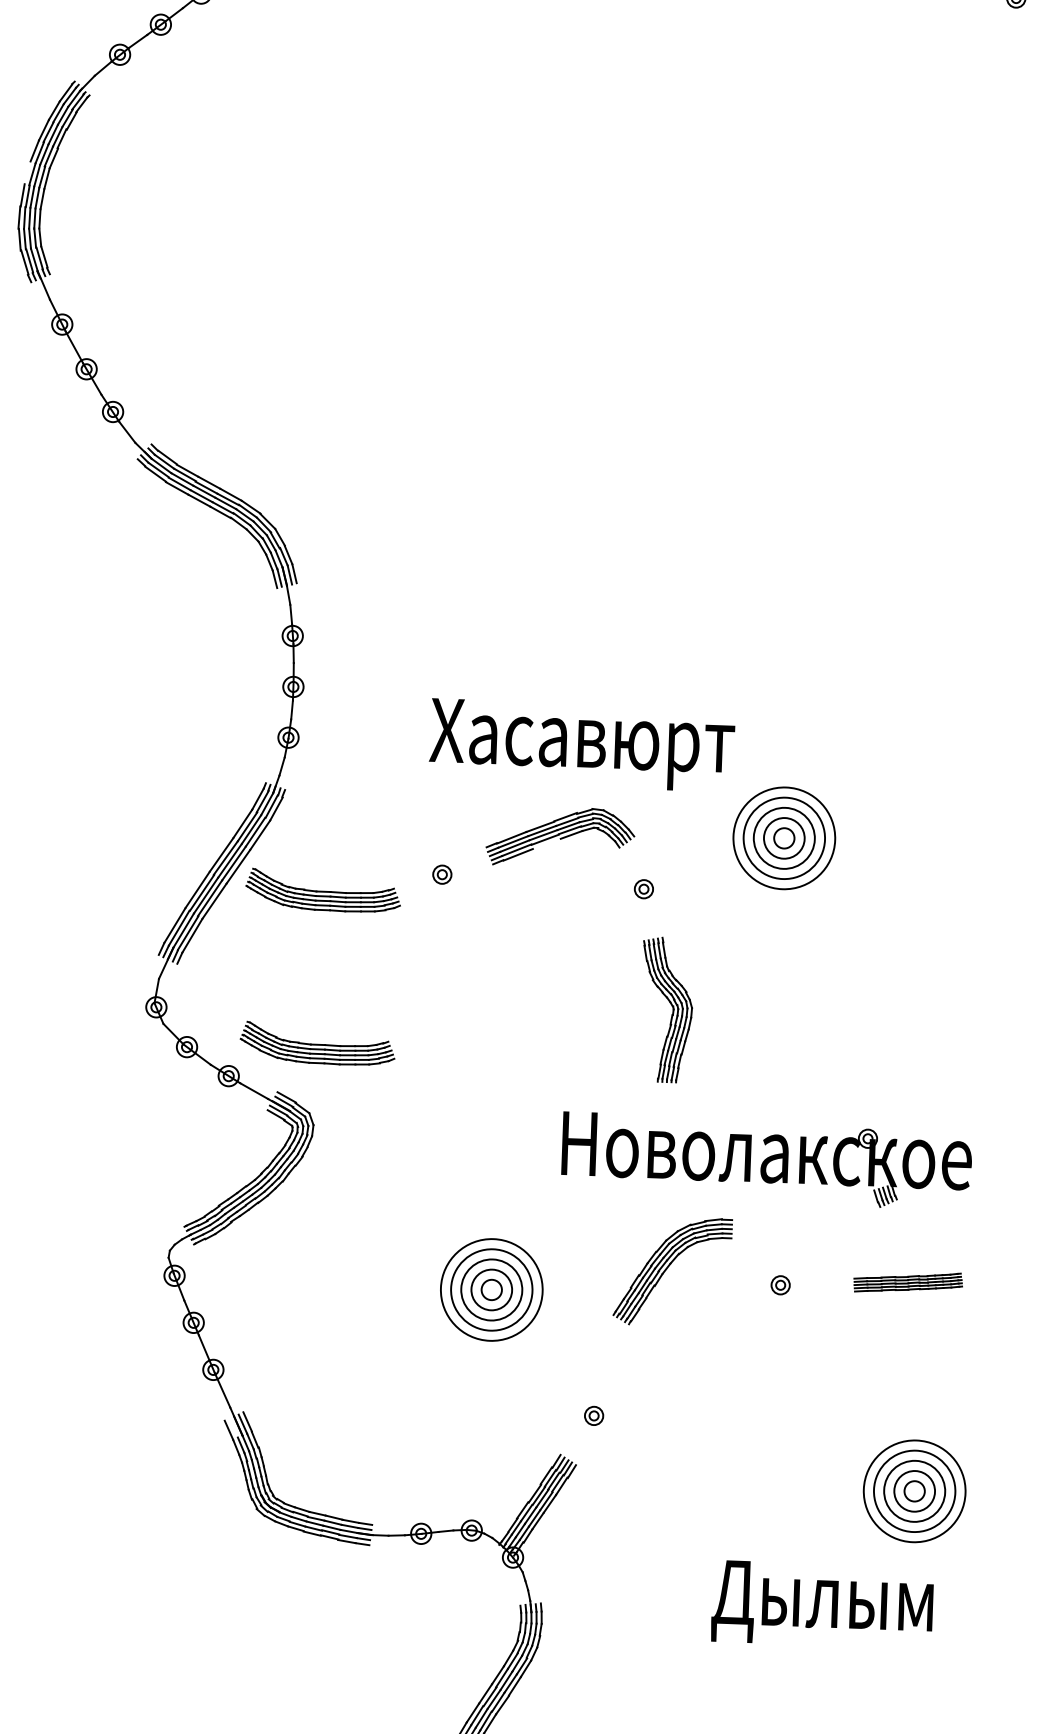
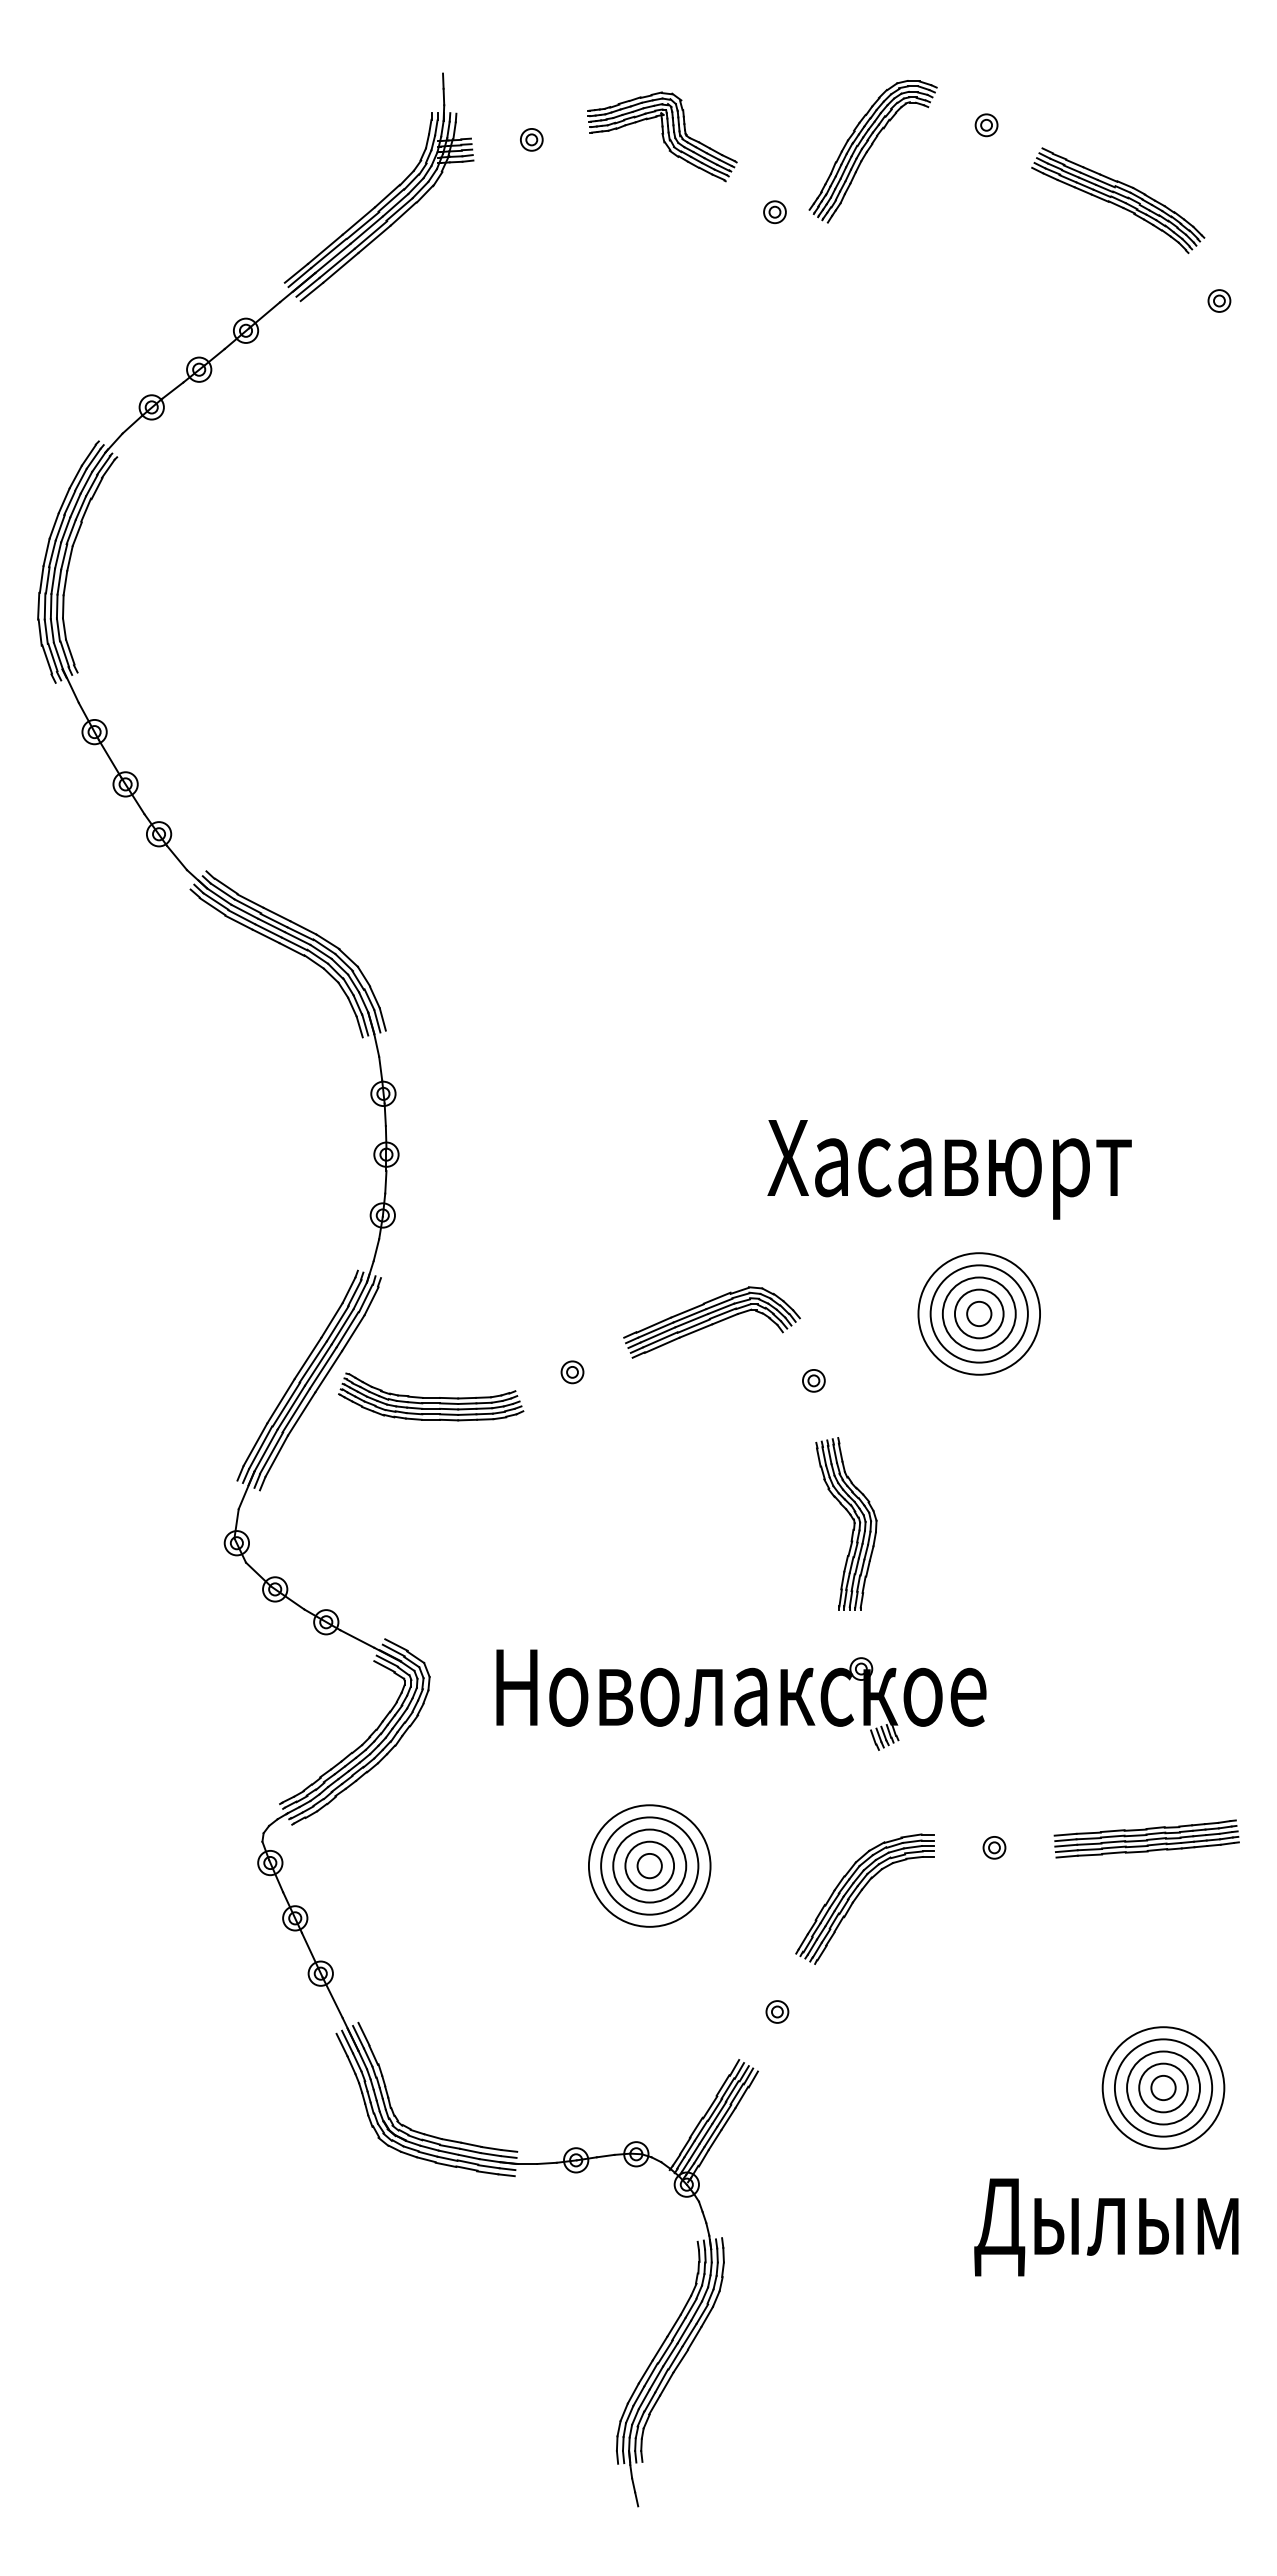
line: (27, 172) -> (46, 552), added
text: (581, 745) -> (949, 1169), moved
line: (546, 843) -> (695, 1330), added
part: (318, 1043) -> (431, 1579), removed
part: (766, 1160) -> (741, 1699), moved
part: (667, 1269) -> (858, 1896), moved
part: (908, 1282) -> (1146, 1838), size x1.43
line: (233, 1427) -> (347, 2041), added
text: (822, 1604) -> (1106, 2227), moved

